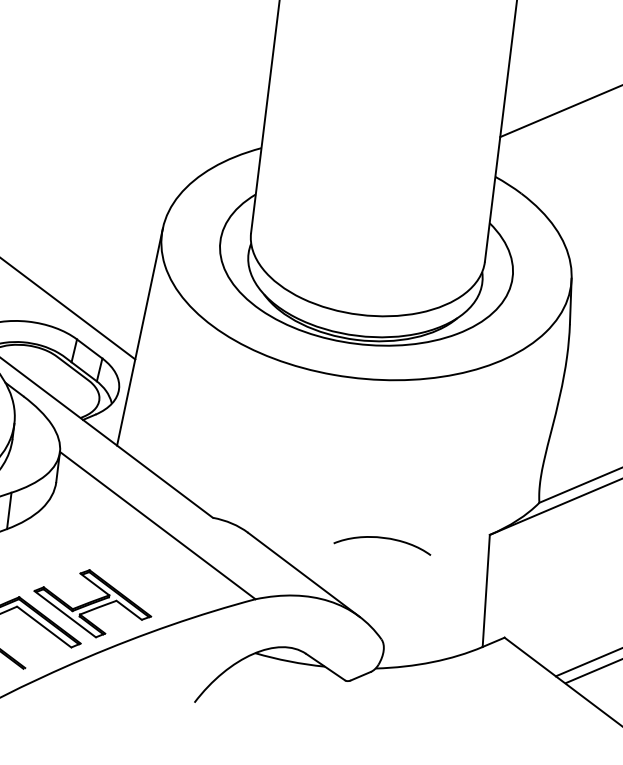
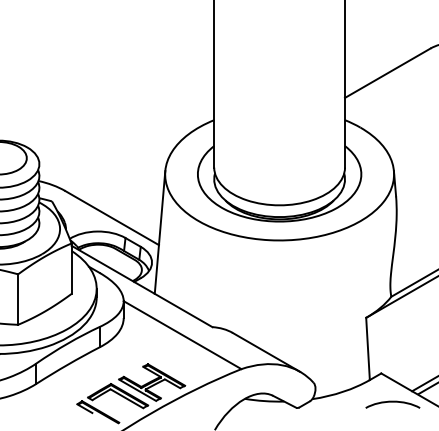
curve: (382, 539) -> (392, 402), moved

